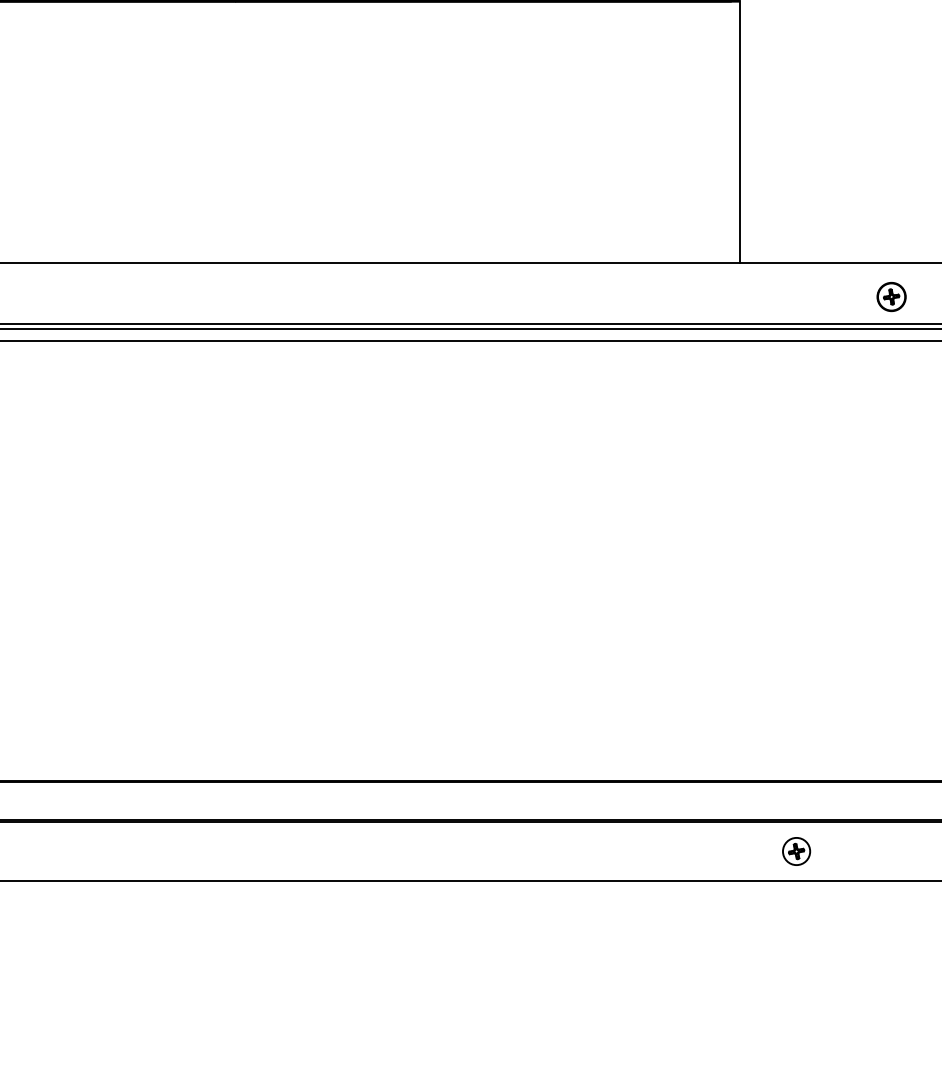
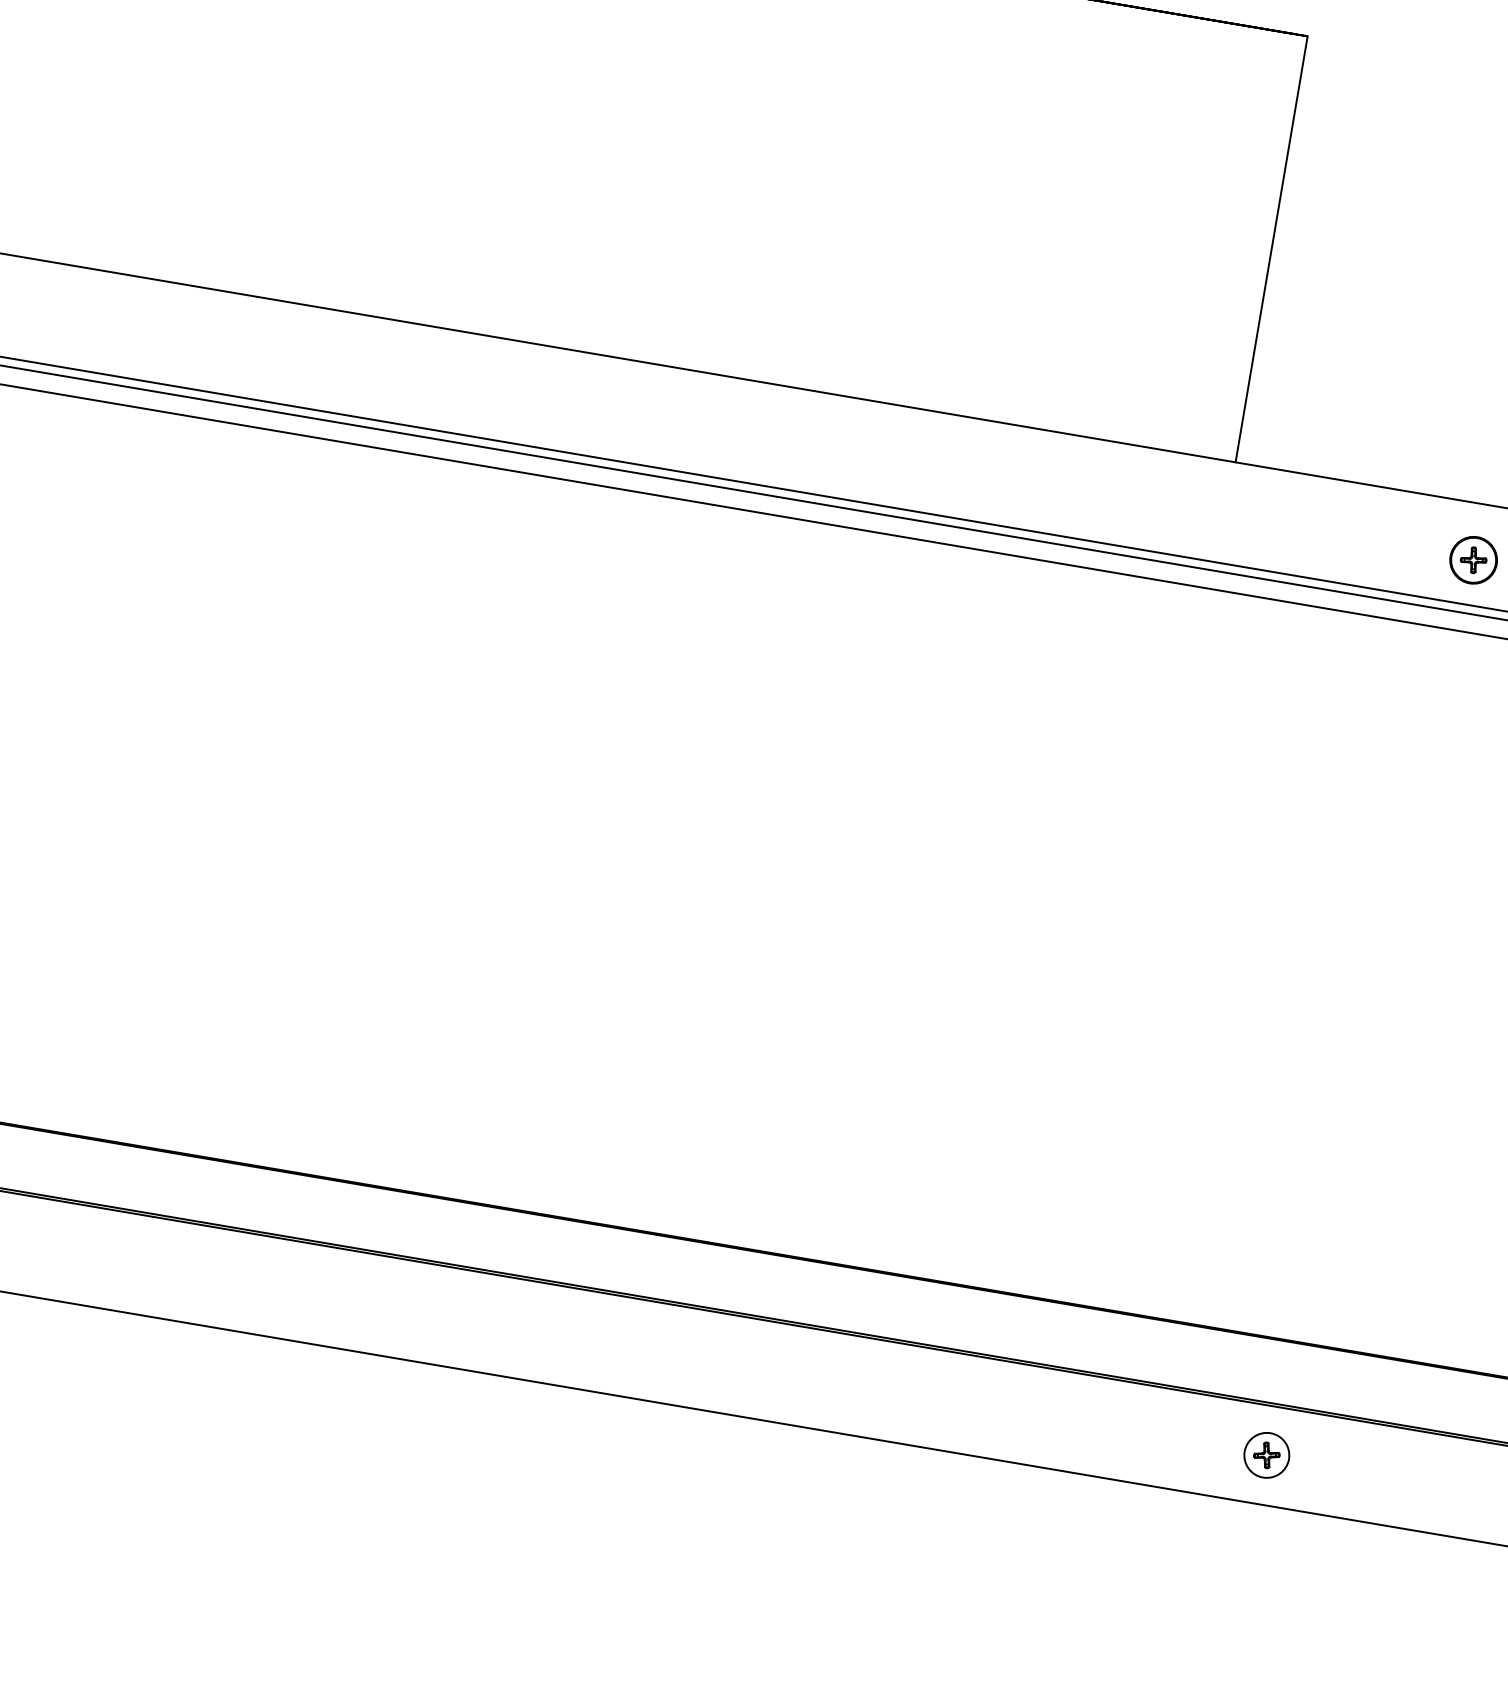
part: (796, 851) -> (1266, 1455), moved

